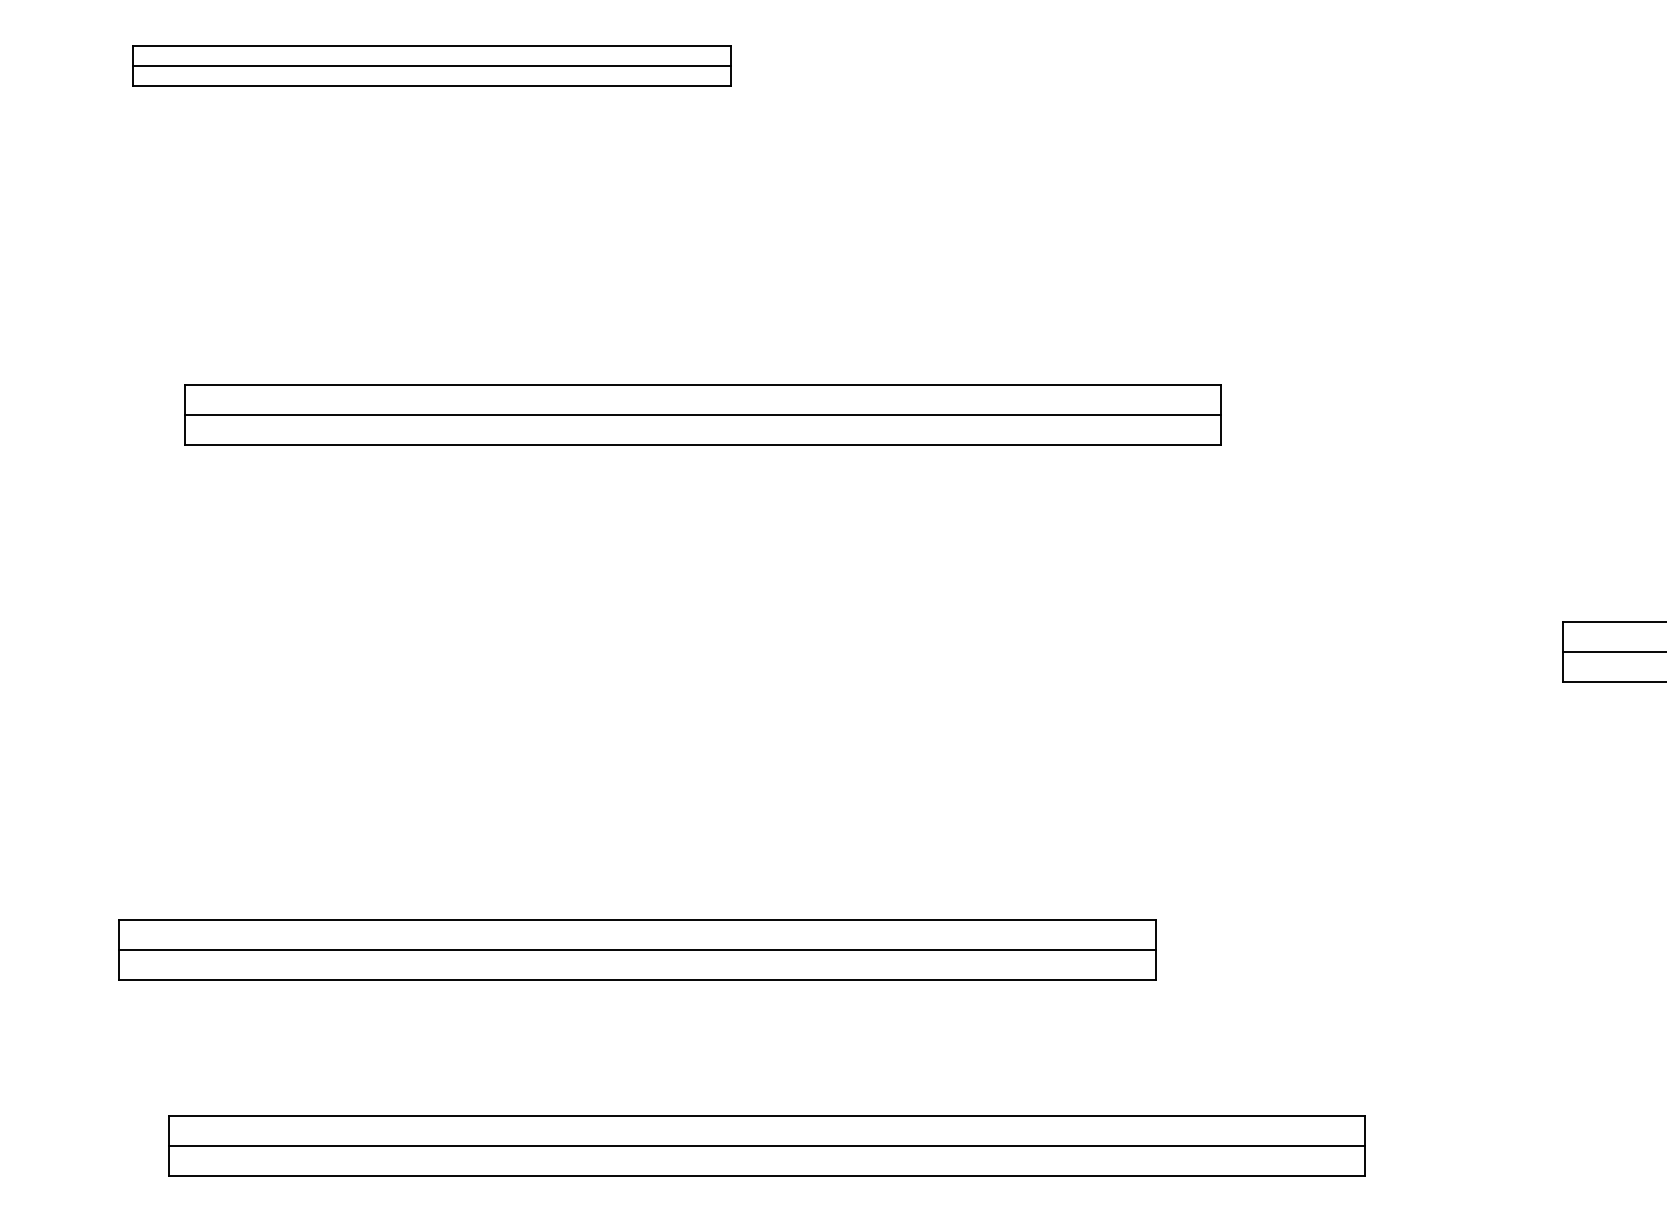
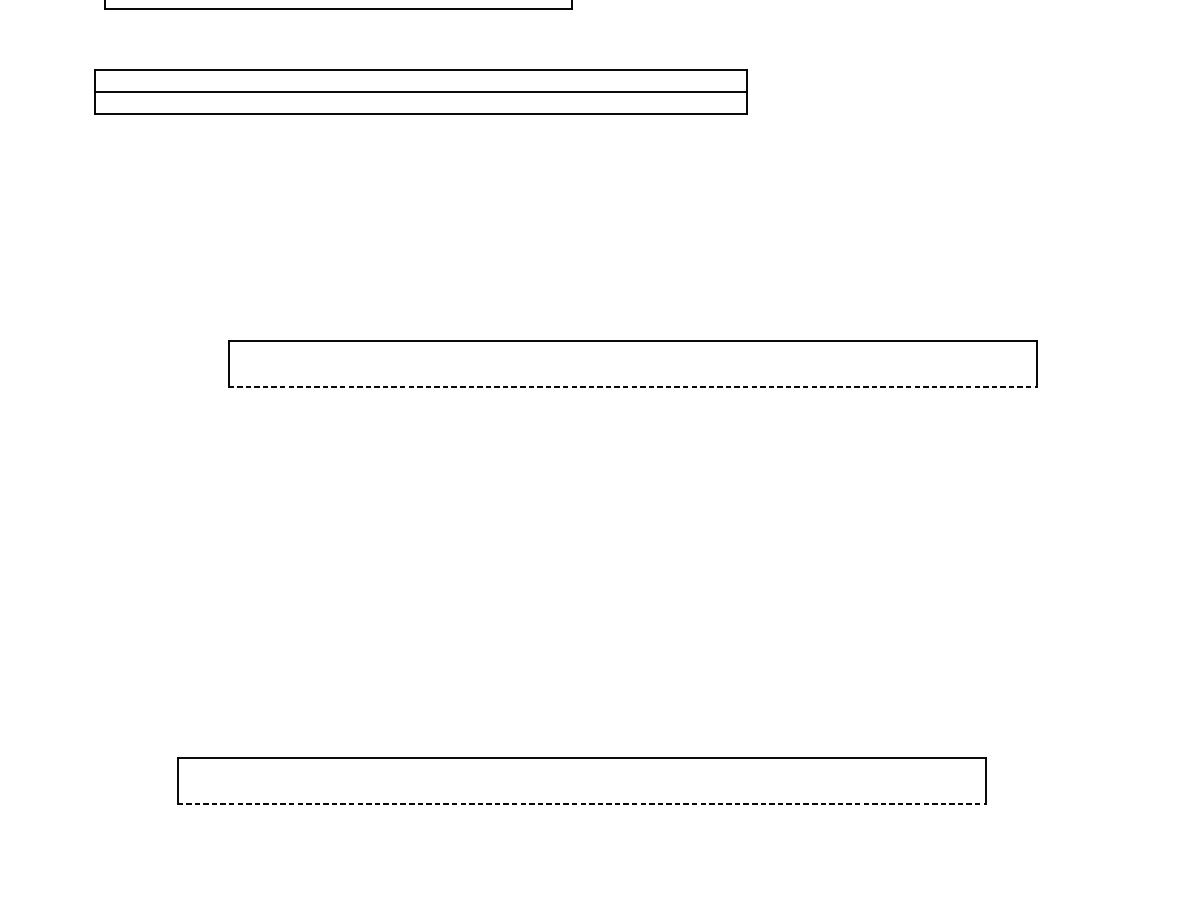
part: (431, 65) -> (420, 91), size x1.4
line: (702, 415) -> (632, 364), removed
line: (703, 445) -> (632, 387), solid -> dashed
line: (637, 950) -> (581, 781), removed
line: (638, 979) -> (582, 803), solid -> dashed

